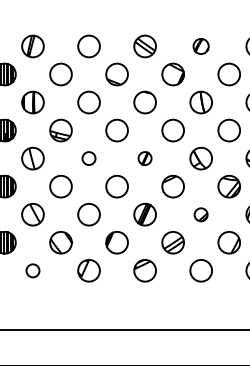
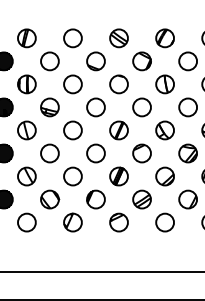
part: (200, 46) -> (164, 38), size x1.43
circle: (88, 158) -> (72, 130), size x1.67
part: (144, 158) -> (118, 130), size x1.67
part: (200, 214) -> (164, 176), size x1.67
circle: (32, 270) -> (26, 222), size x1.67

